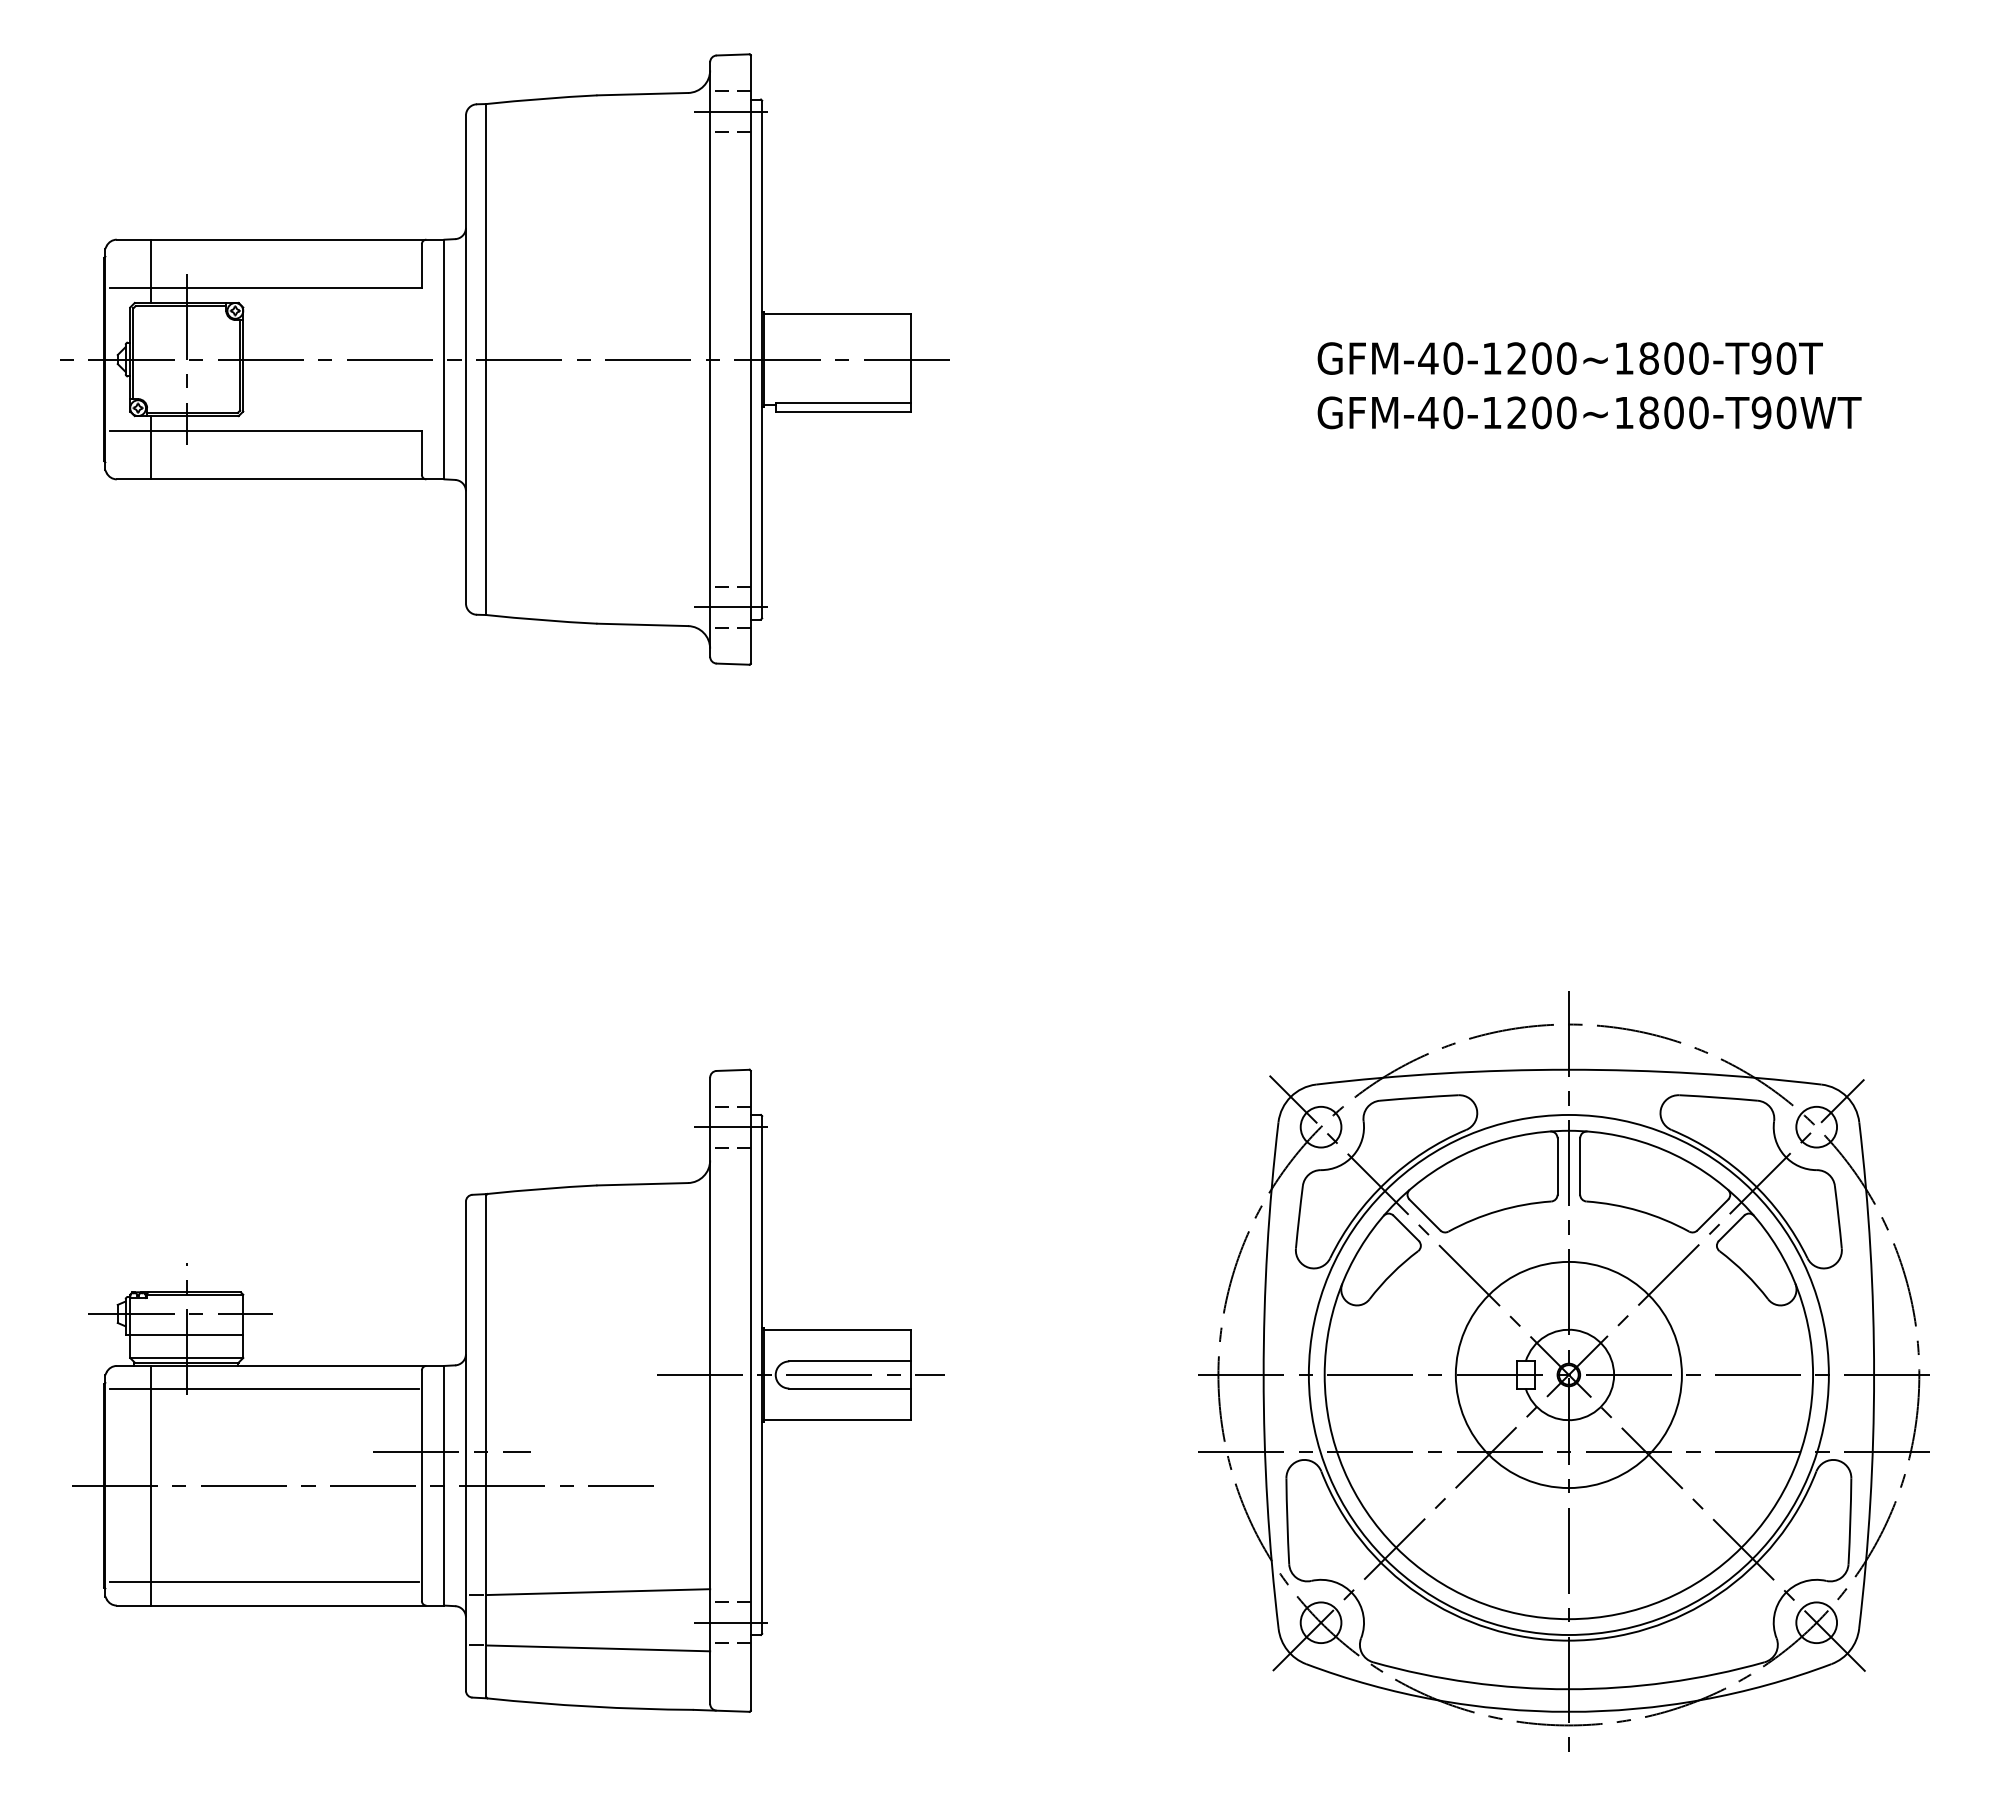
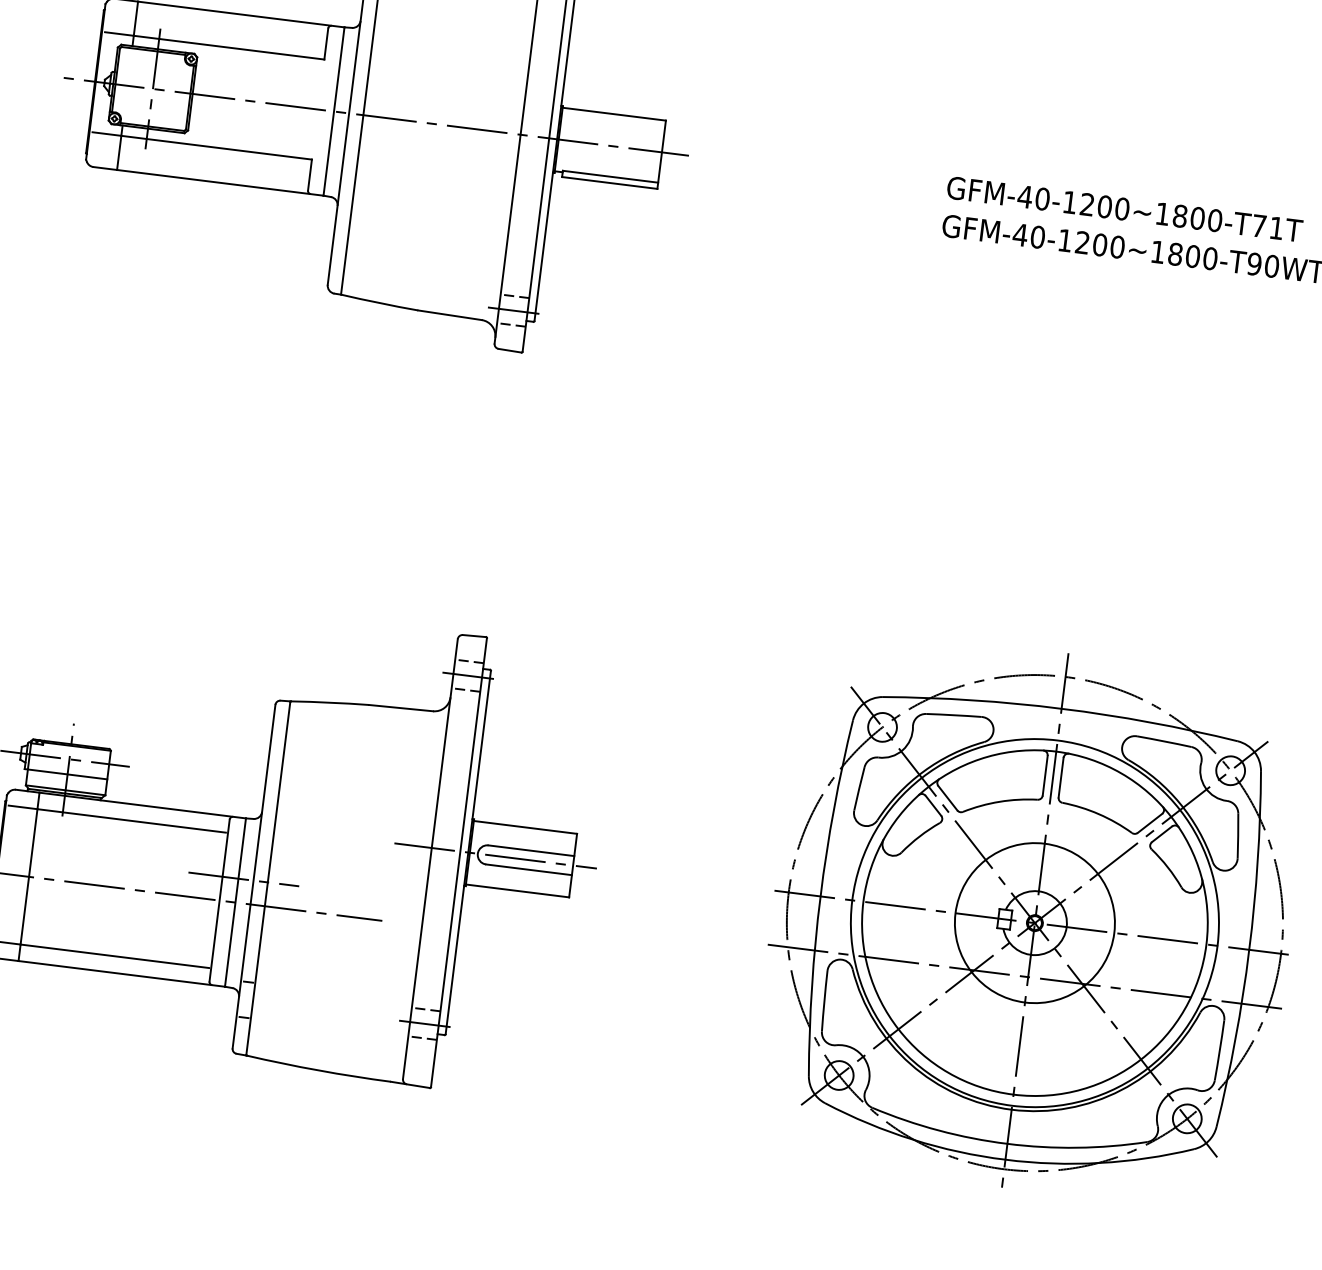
text: (1773, 358) -> (1267, 227), GFM-40-1200~1800-T90T -> GFM-40-1200~1800-T71T
line: (598, 1592) -> (334, 991), removed
line: (598, 1648) -> (329, 1030), removed

